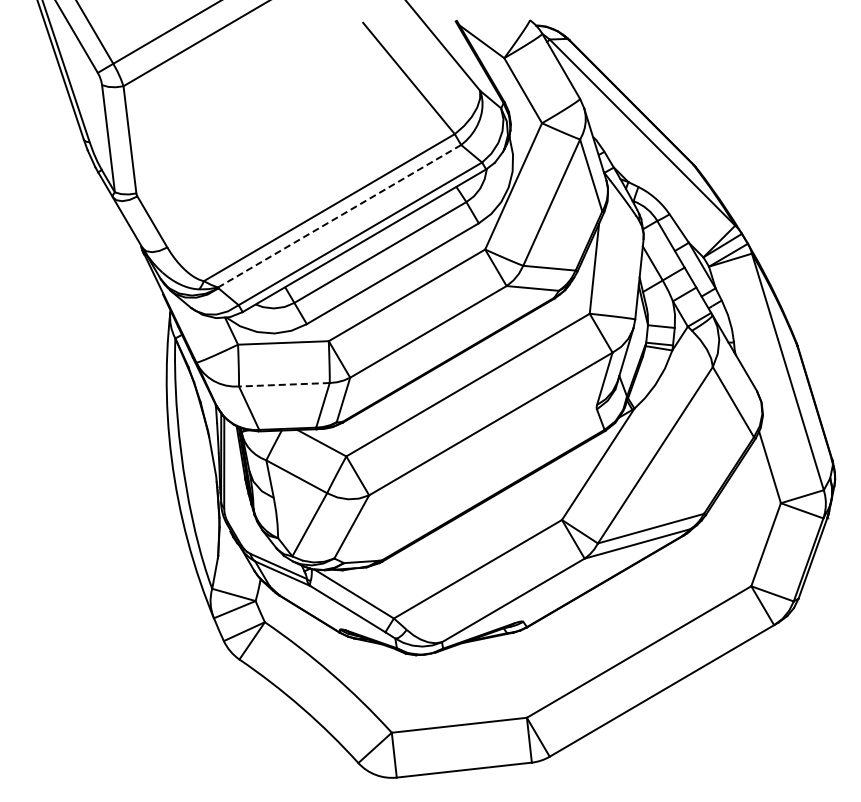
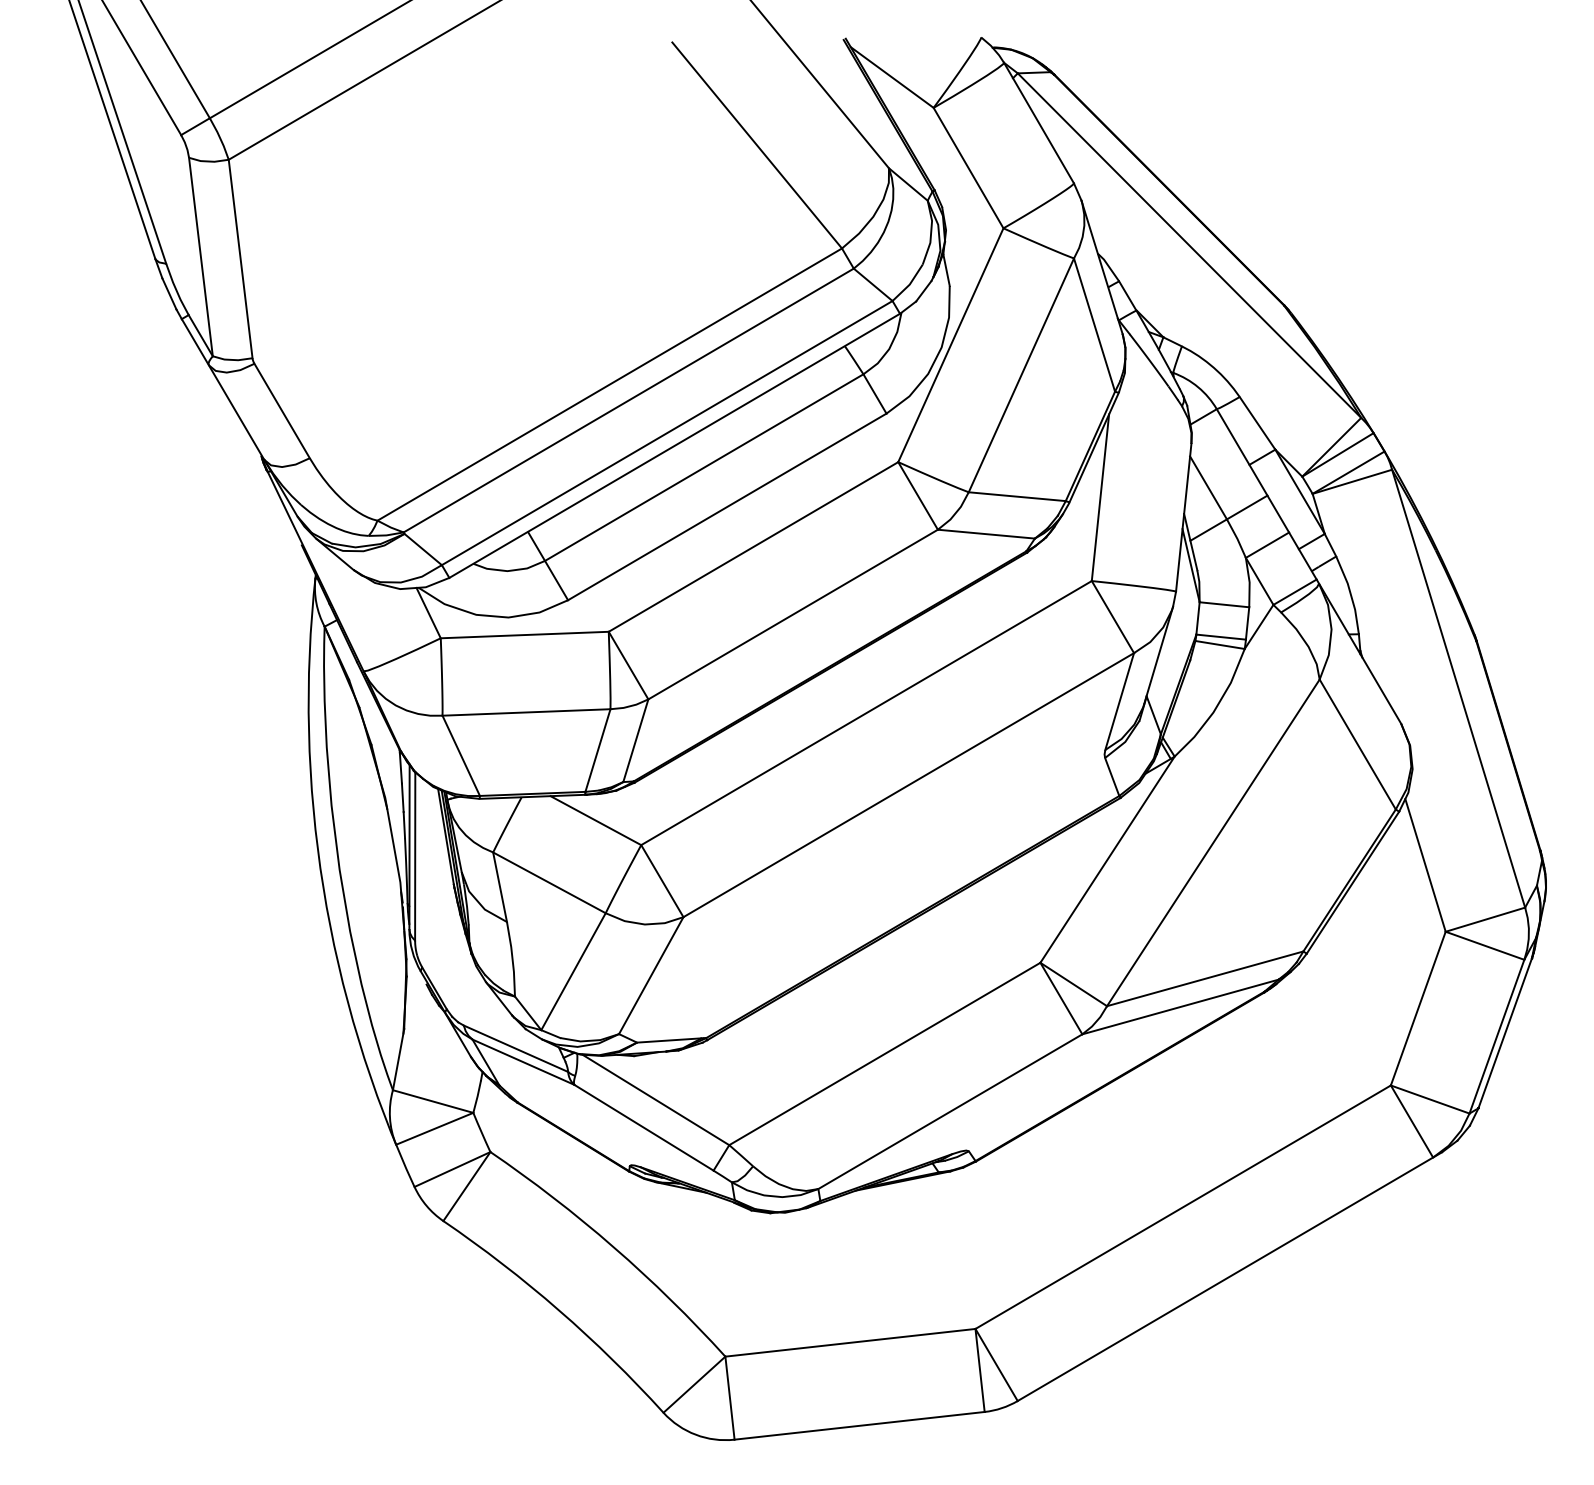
line: (339, 216) -> (628, 400), dashed -> solid
line: (283, 384) -> (524, 711), dashed -> solid

